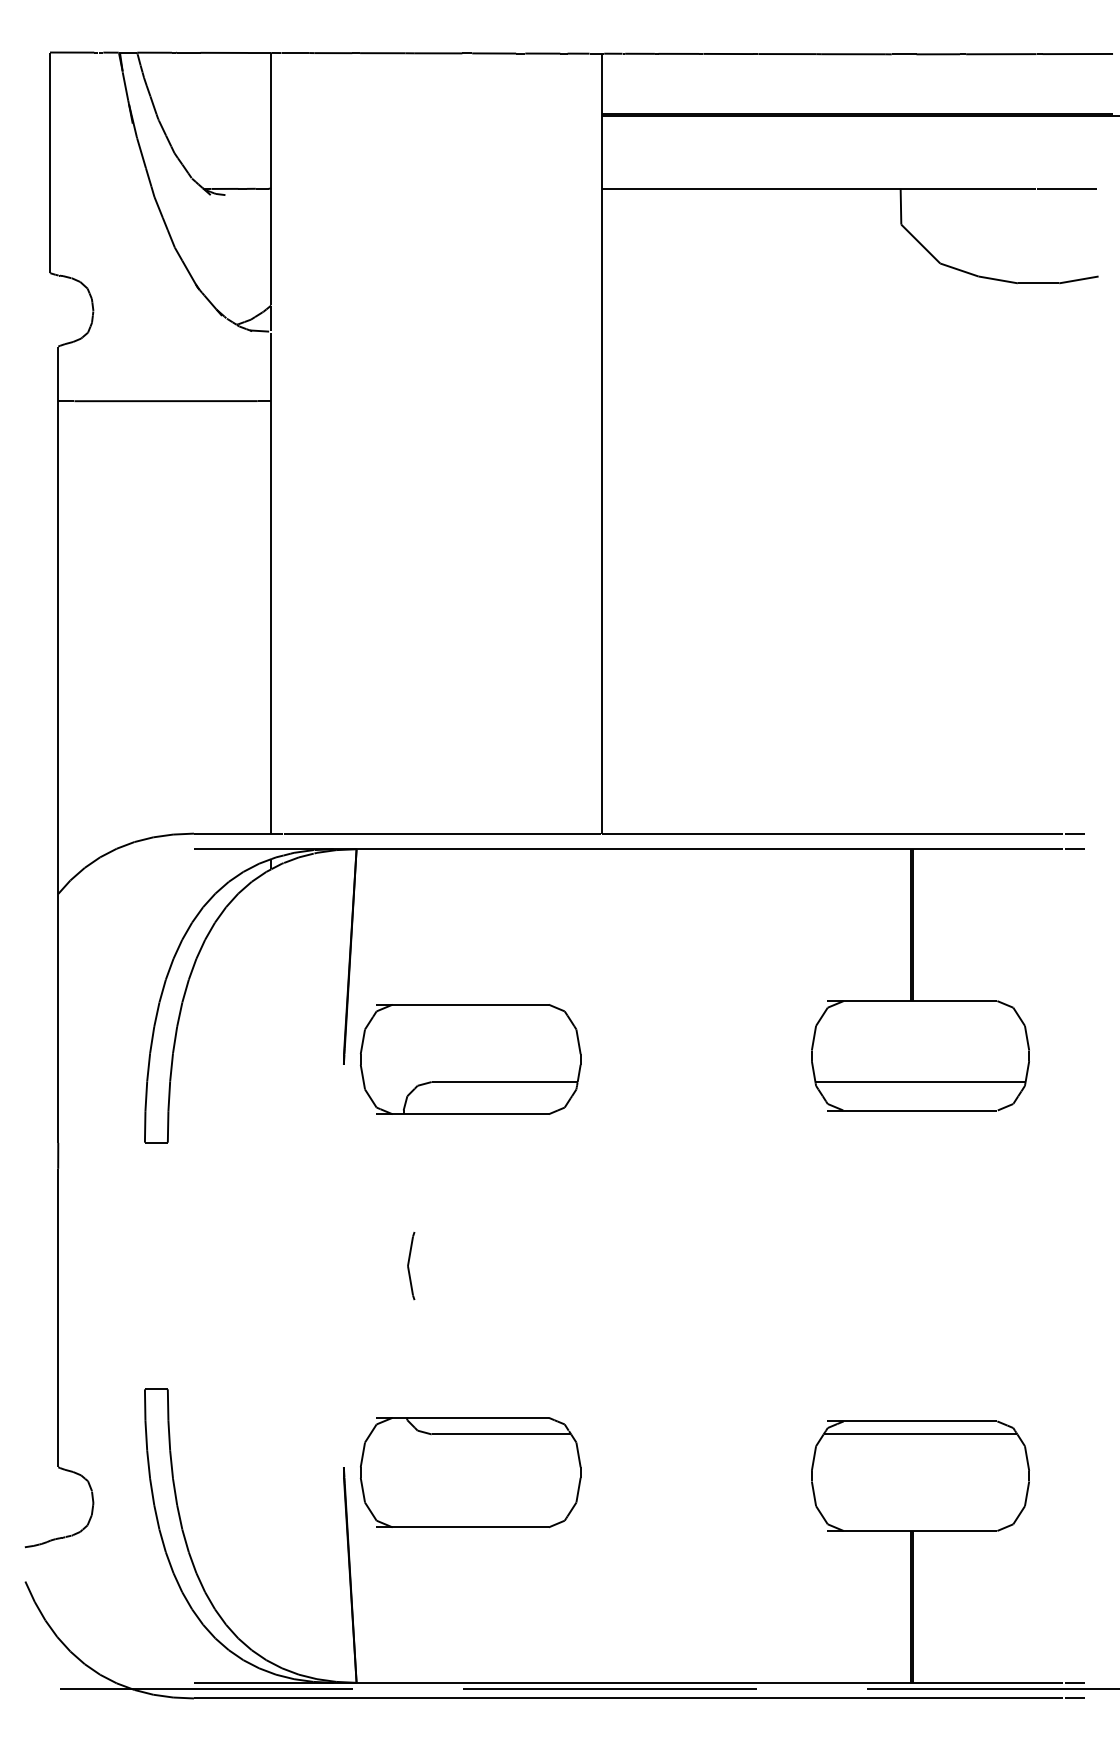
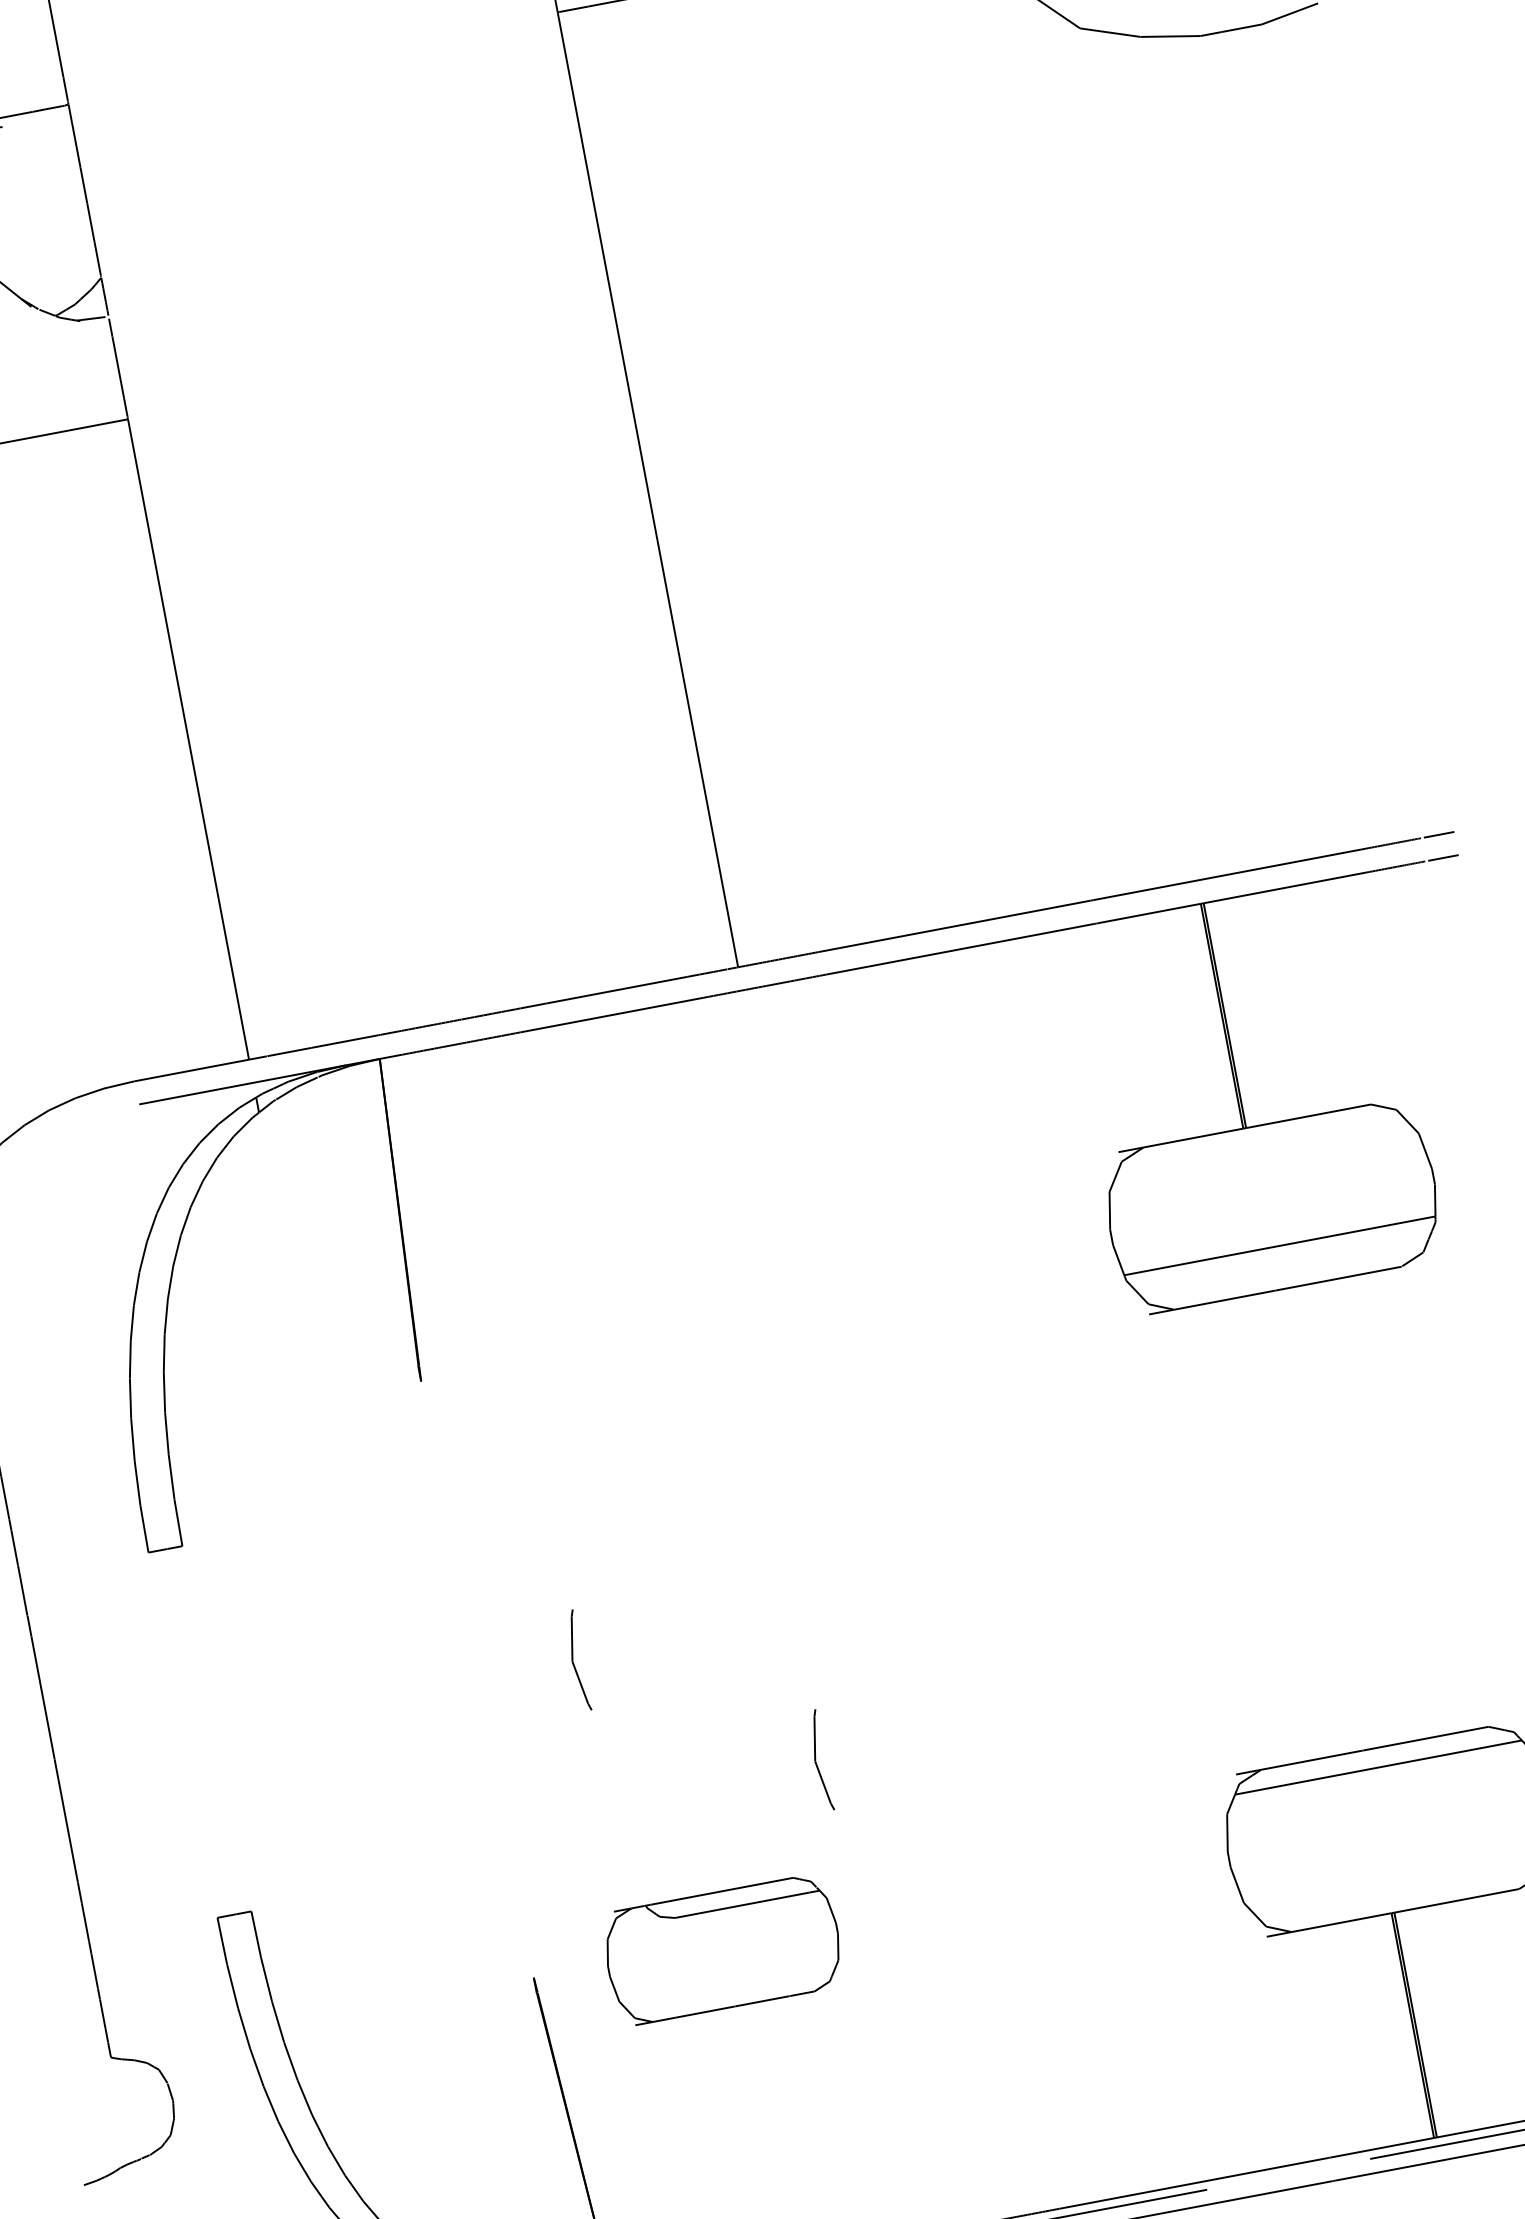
part: (470, 1059) -> (607, 1338), removed
part: (557, 1361) -> (820, 1761), added
part: (470, 1472) -> (722, 1949), size x0.7

